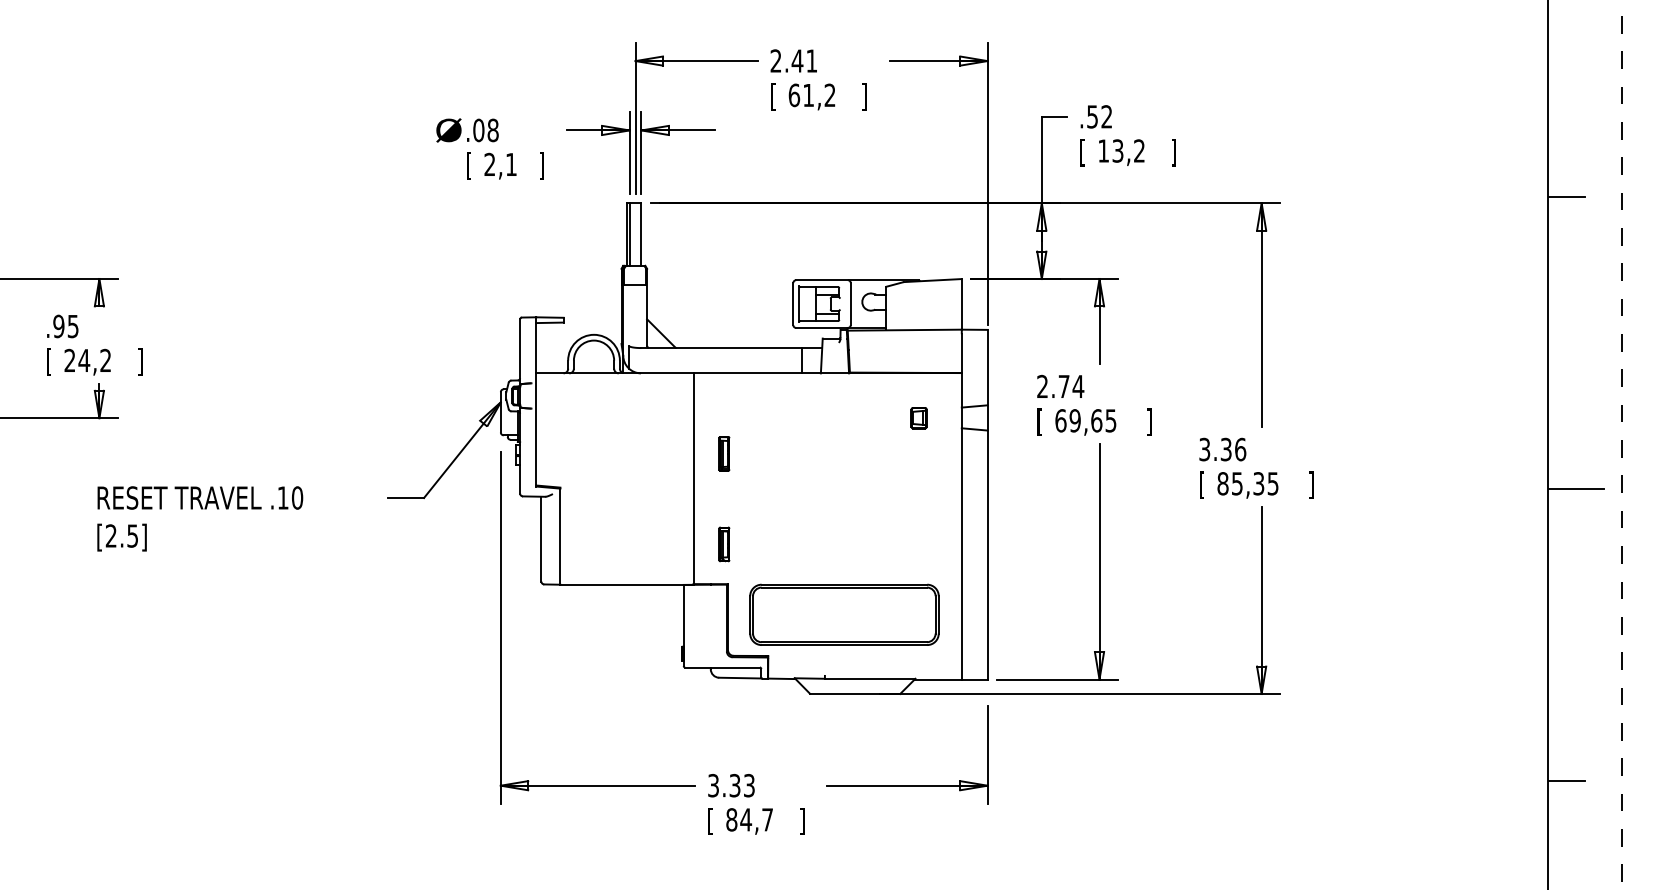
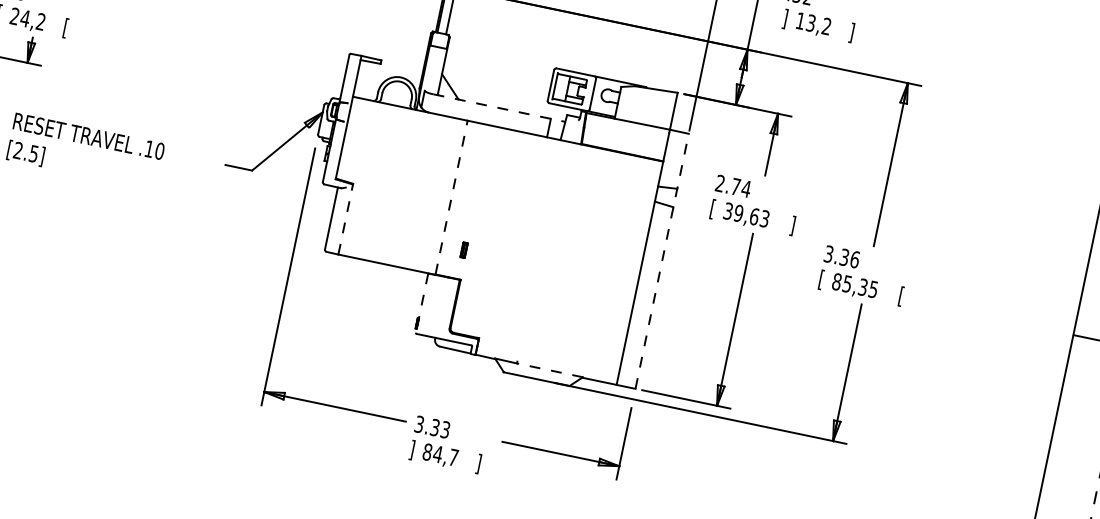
text: (1082, 152) -> (784, 18), [ -> ]
line: (732, 348) -> (499, 108), solid -> dashed
text: (140, 361) -> (66, 27), ] -> [
part: (918, 418) -> (624, 187), removed
text: (1085, 420) -> (746, 214), 69,65 -> 39,63
part: (724, 453) -> (478, 183), removed
line: (693, 478) -> (451, 197), solid -> dashed
text: (1311, 485) -> (901, 296), ] -> [
line: (987, 504) -> (662, 261), solid -> dashed
line: (560, 536) -> (345, 219), solid -> dashed
part: (724, 544) -> (464, 250), size x0.6
part: (844, 614) -> (541, 319), removed
line: (683, 625) -> (421, 303), solid -> dashed
line: (869, 678) -> (549, 370), solid -> dashed
text: (710, 821) -> (411, 450), [ -> ]

